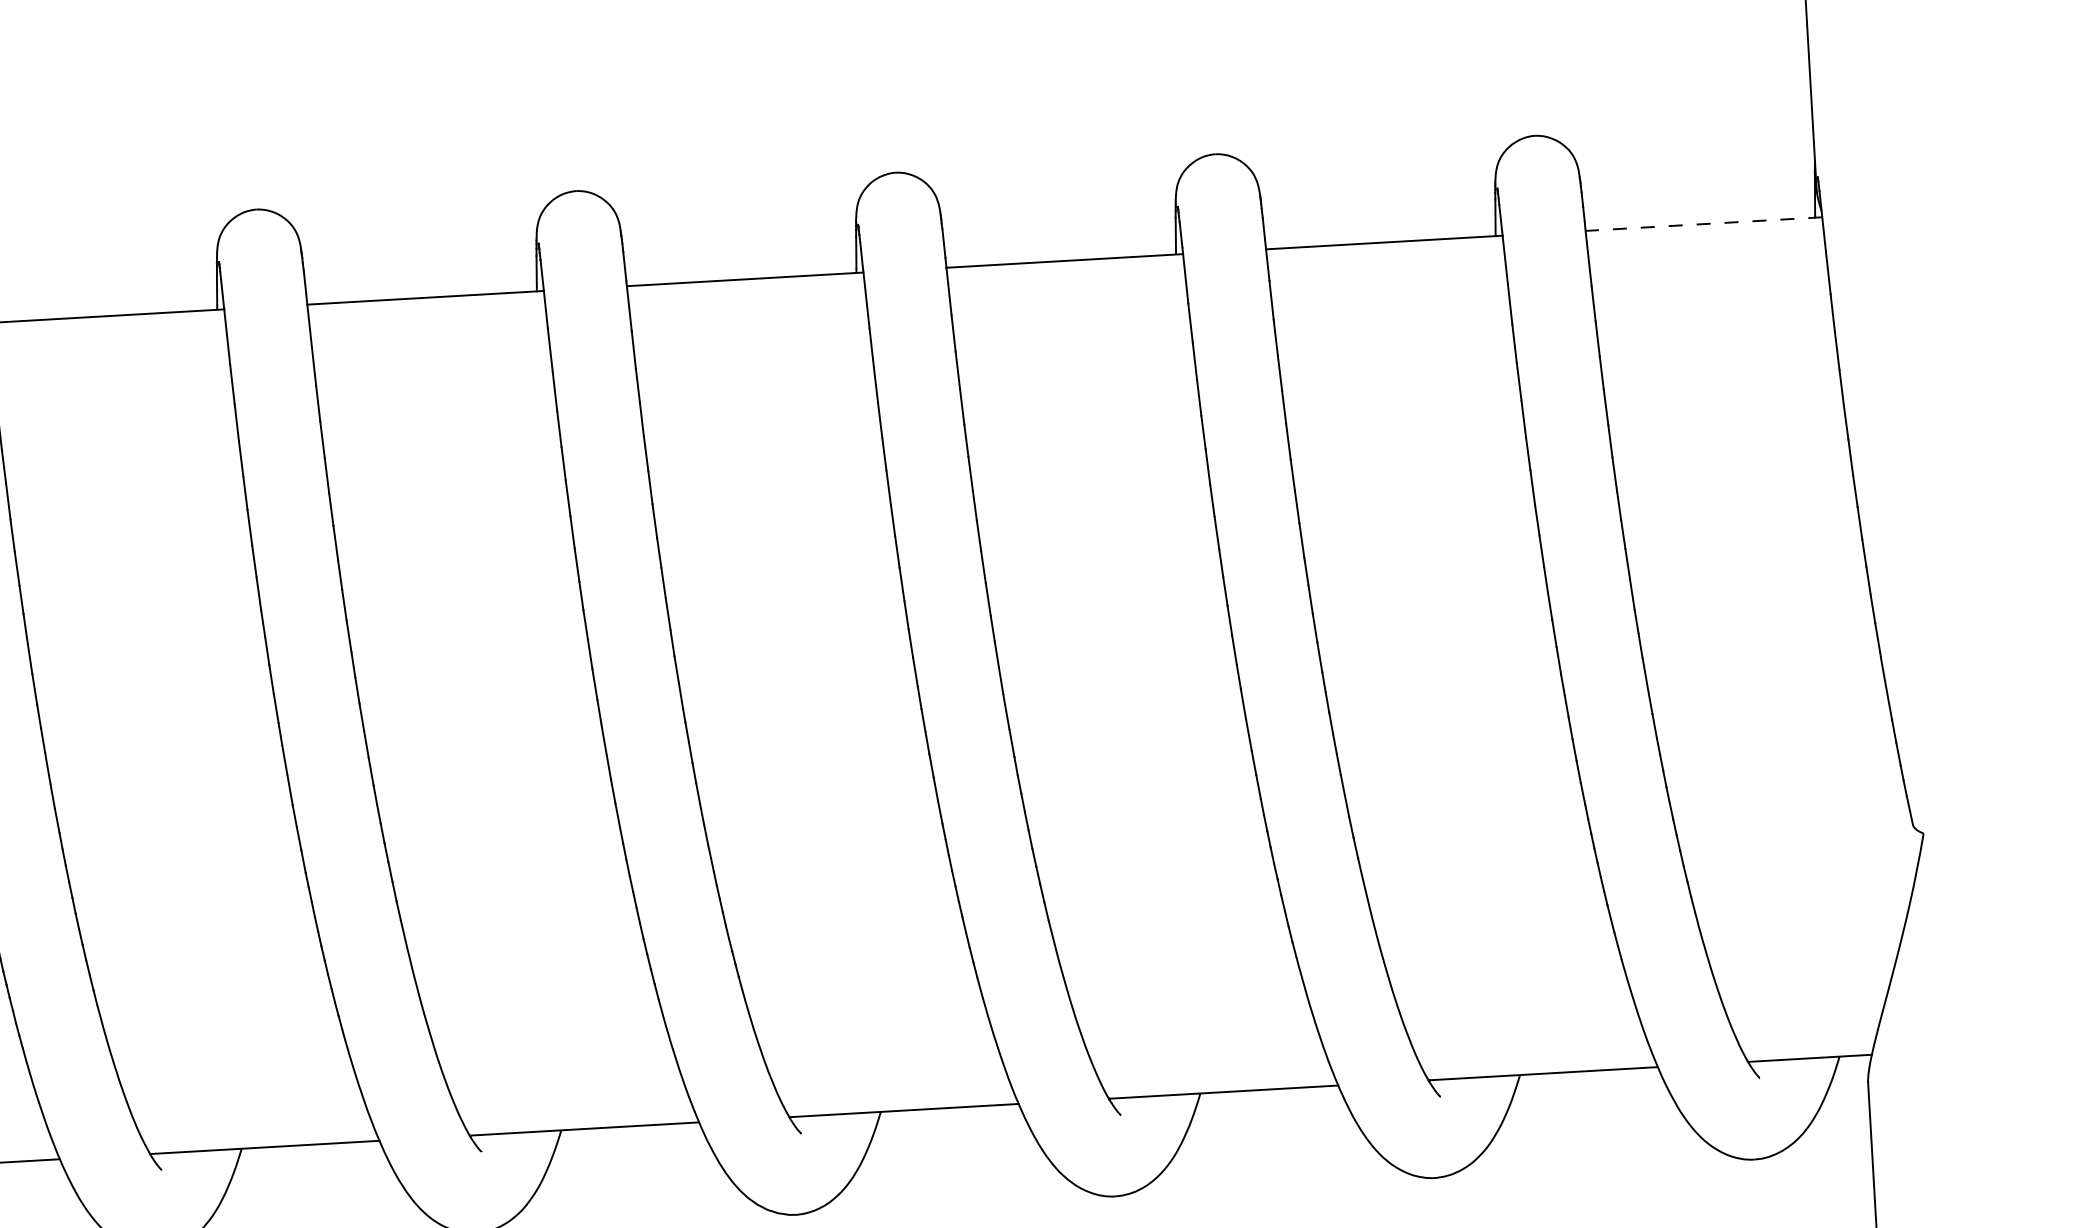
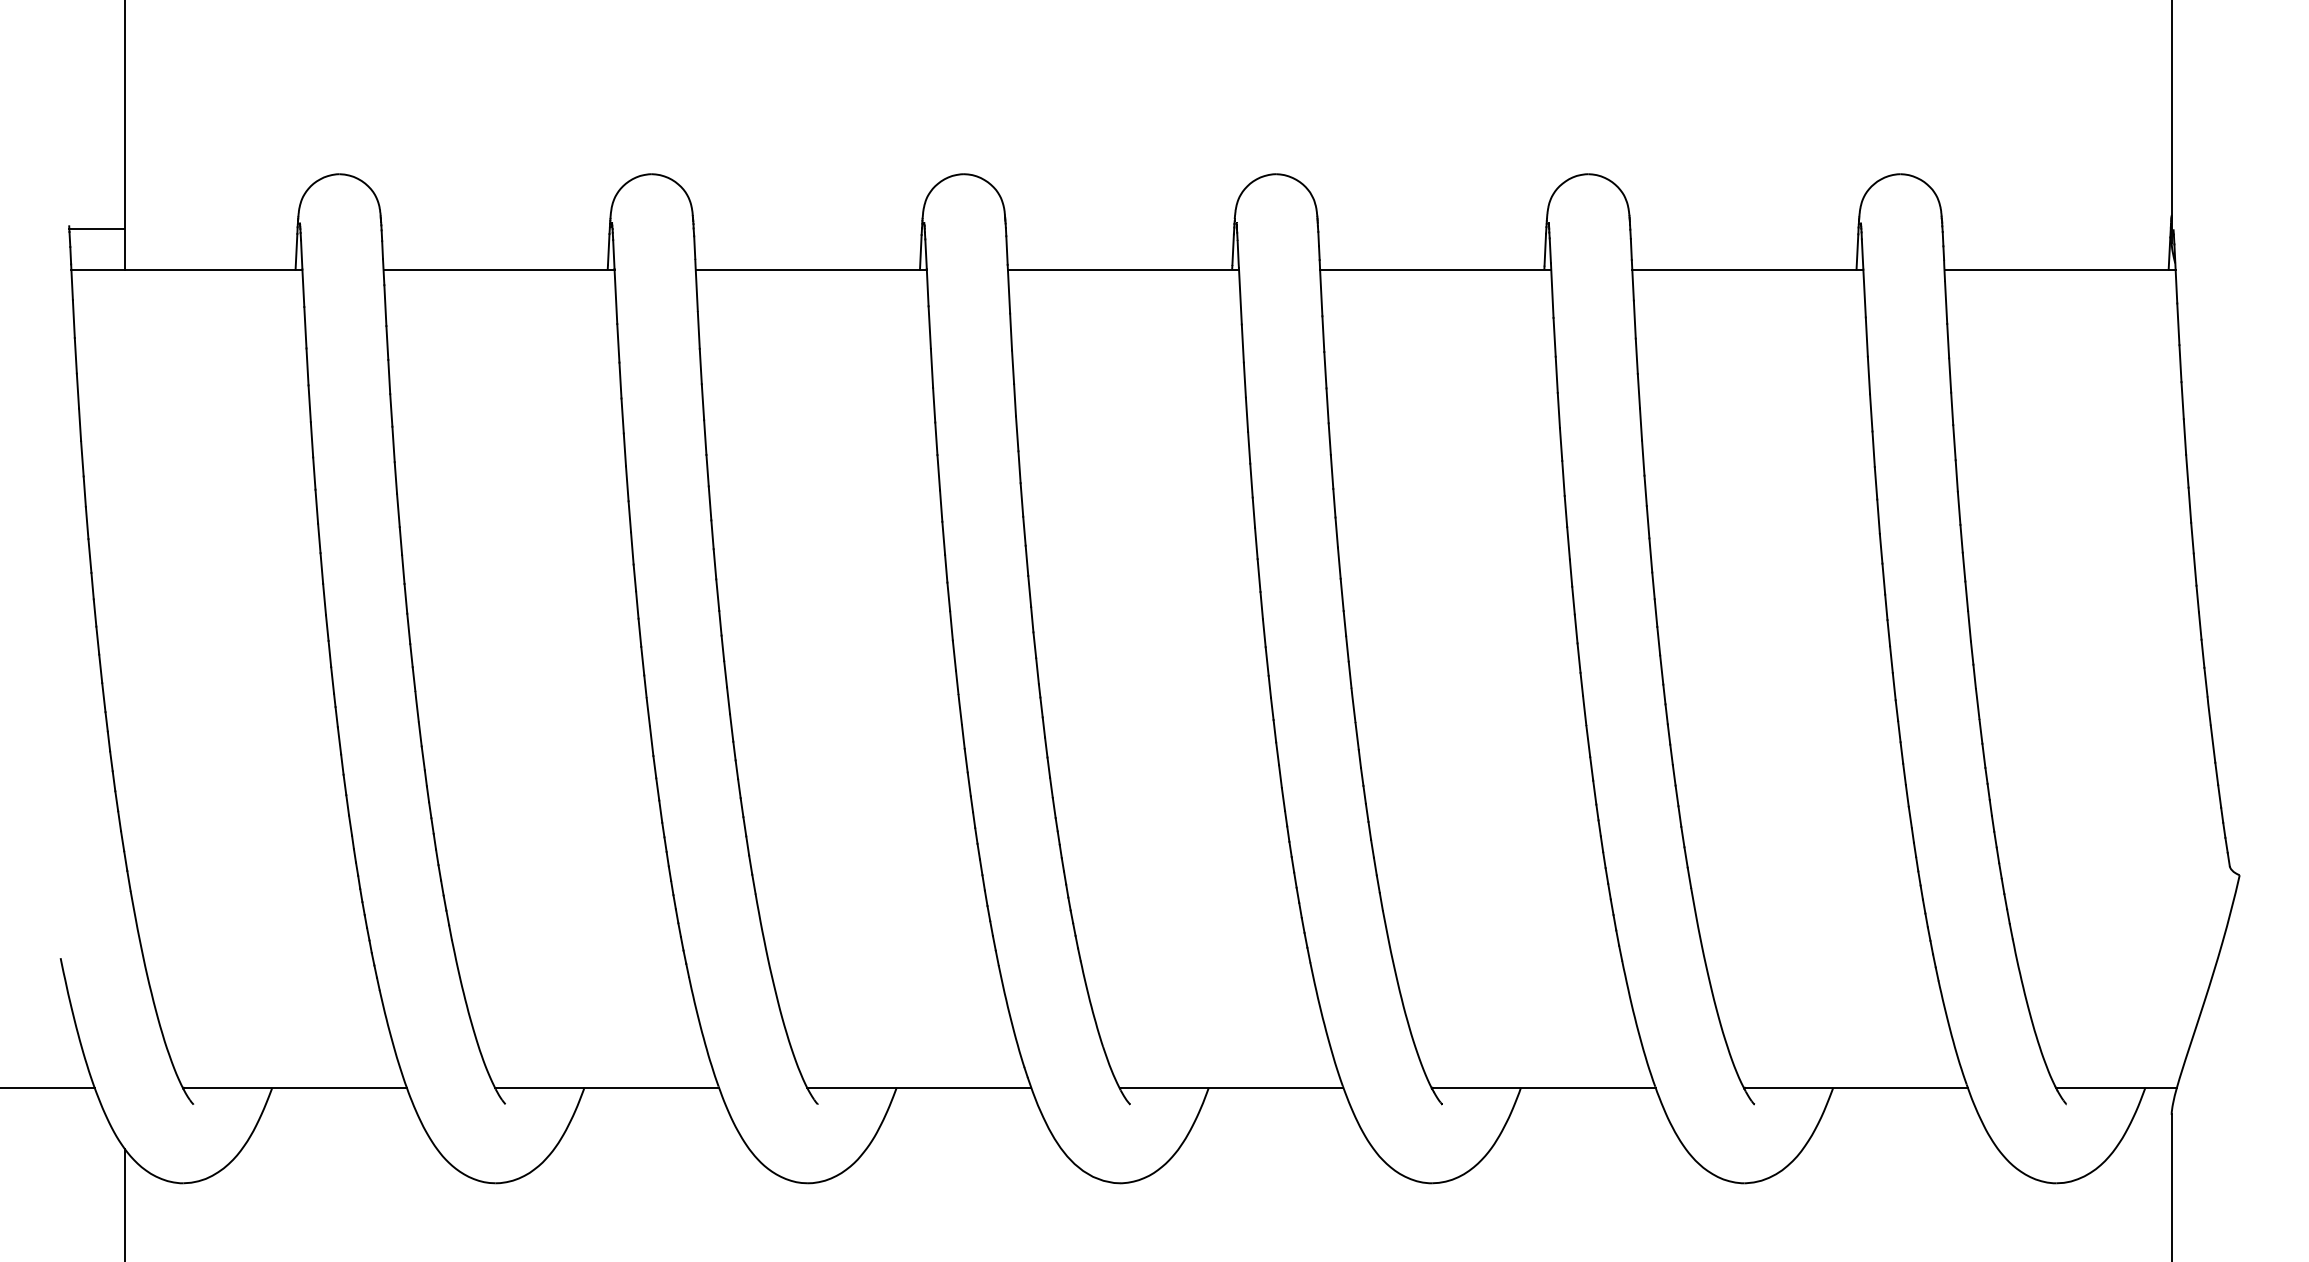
line: (1704, 223) -> (2060, 269), dashed -> solid

